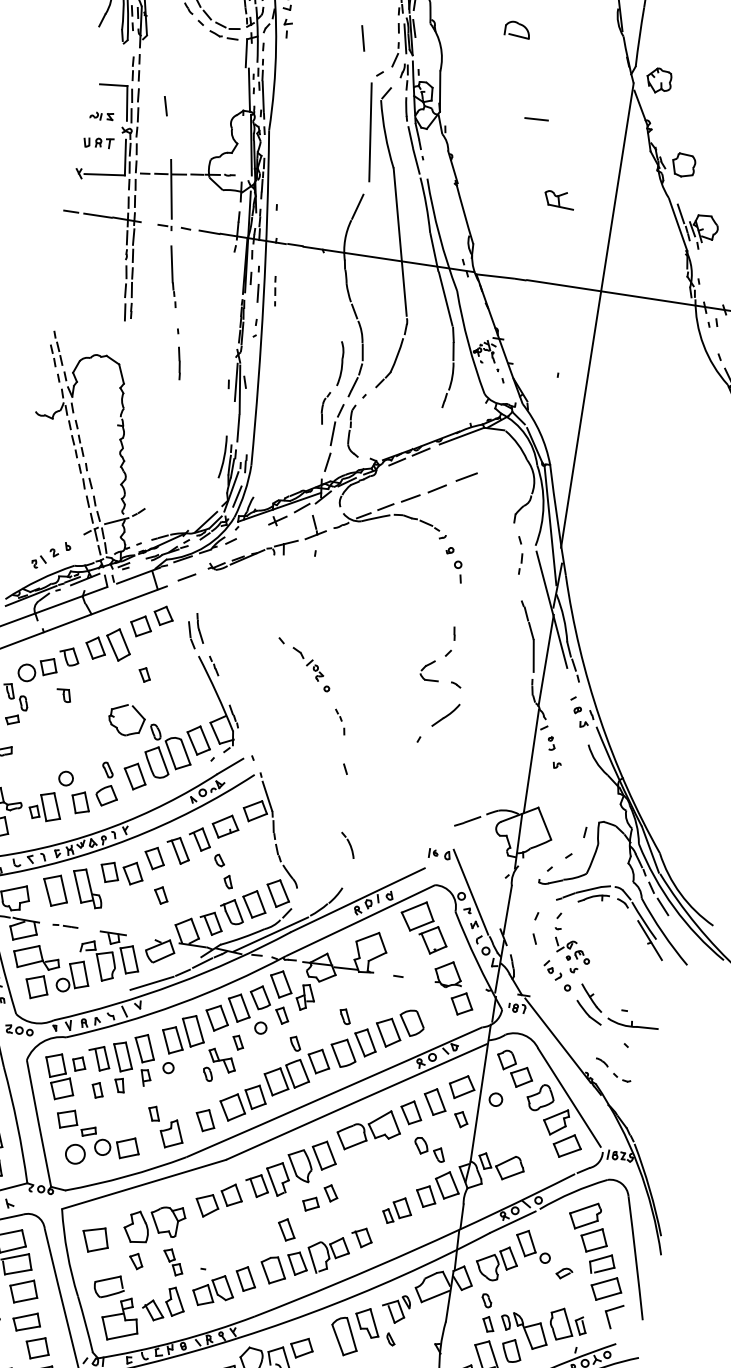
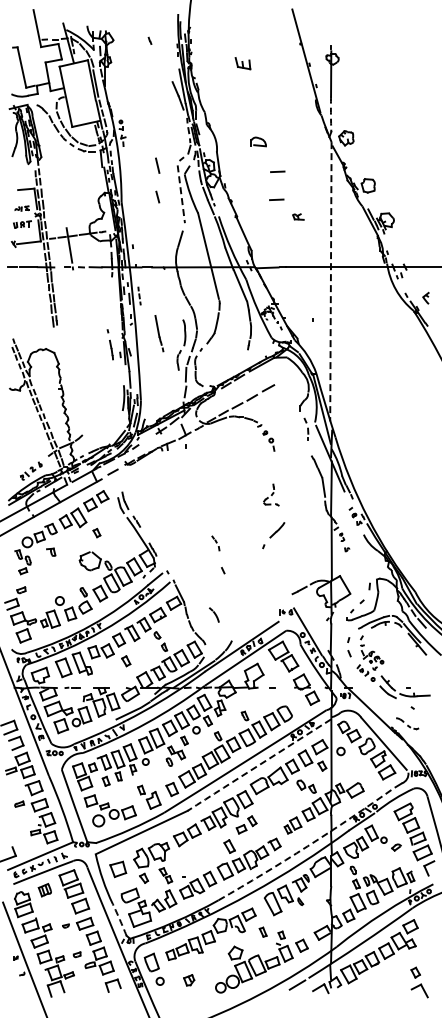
part: (517, 29) -> (258, 141), moved
line: (362, 37) -> (157, 165), moved
arc: (638, 37) -> (330, 114), solid -> dashed
line: (165, 105) -> (157, 196), moved
line: (370, 132) -> (181, 194), solid -> dashed
line: (527, 164) -> (276, 199), added
part: (559, 198) -> (298, 216), size x0.6
line: (173, 276) -> (159, 333), moved
line: (596, 315) -> (330, 281), solid -> dashed
part: (177, 353) -> (109, 344), moved
part: (444, 654) -> (271, 494), size x0.6
part: (304, 663) -> (189, 512), removed
part: (348, 844) -> (214, 614), moved
arc: (356, 1102) -> (259, 765), solid -> dashed
arc: (416, 1249) -> (307, 846), solid -> dashed
arc: (85, 1323) -> (119, 919), solid -> dashed

